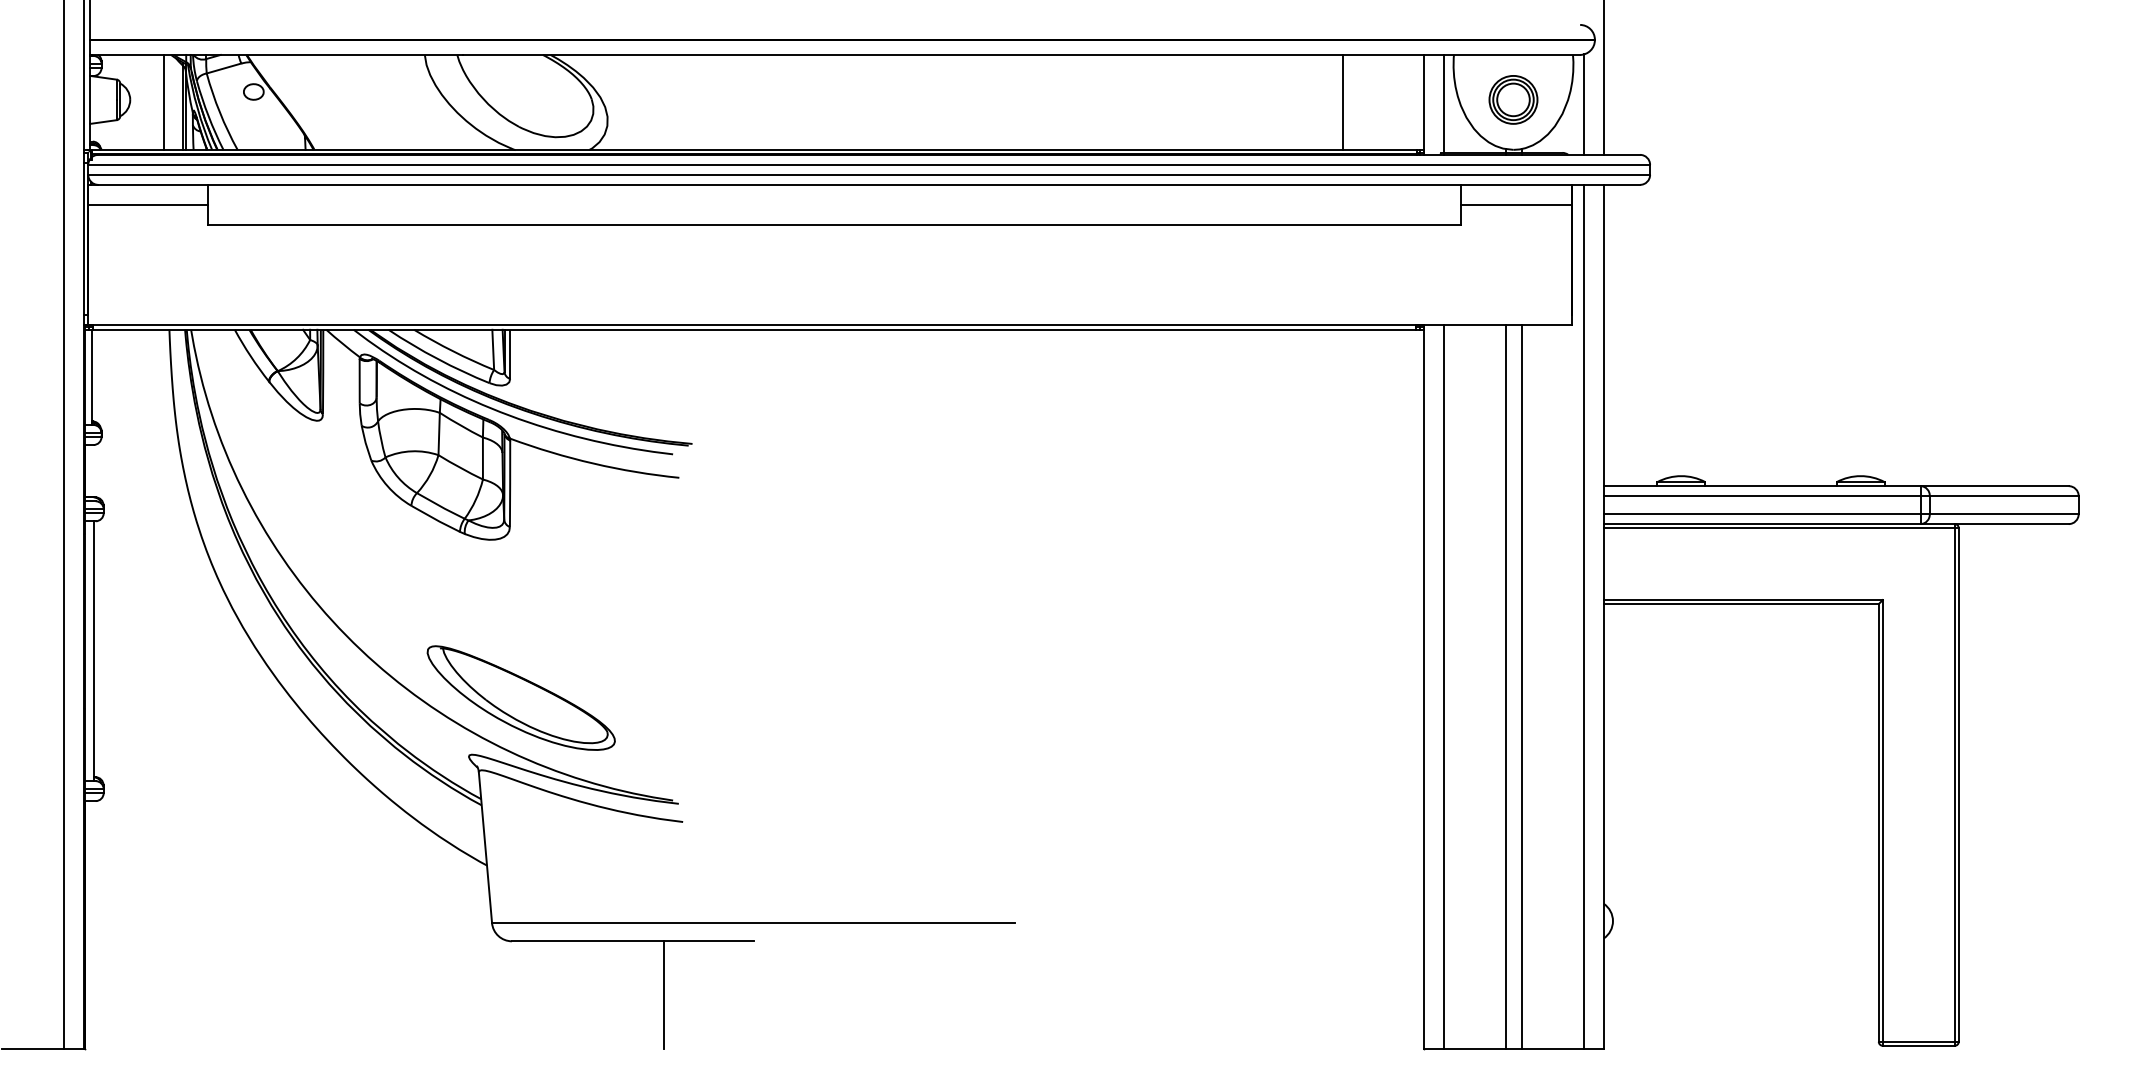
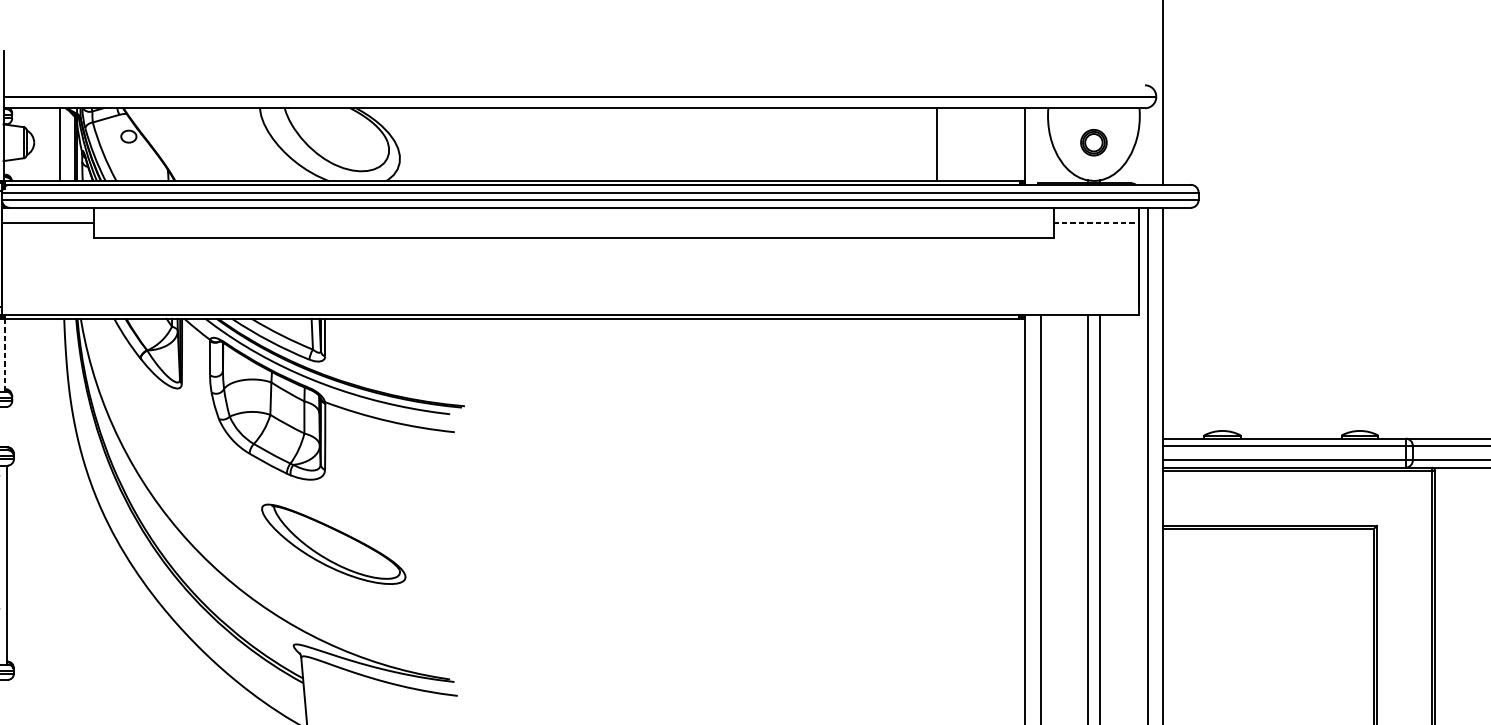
part: (1513, 99) -> (1093, 142), size x0.7
line: (1343, 102) -> (937, 144), moved
line: (1443, 104) -> (1040, 146), removed
line: (1583, 104) -> (1147, 146), removed
line: (1516, 204) -> (1096, 222), solid -> dashed
line: (92, 377) -> (5, 355), solid -> dashed
part: (520, 697) -> (333, 543), moved

